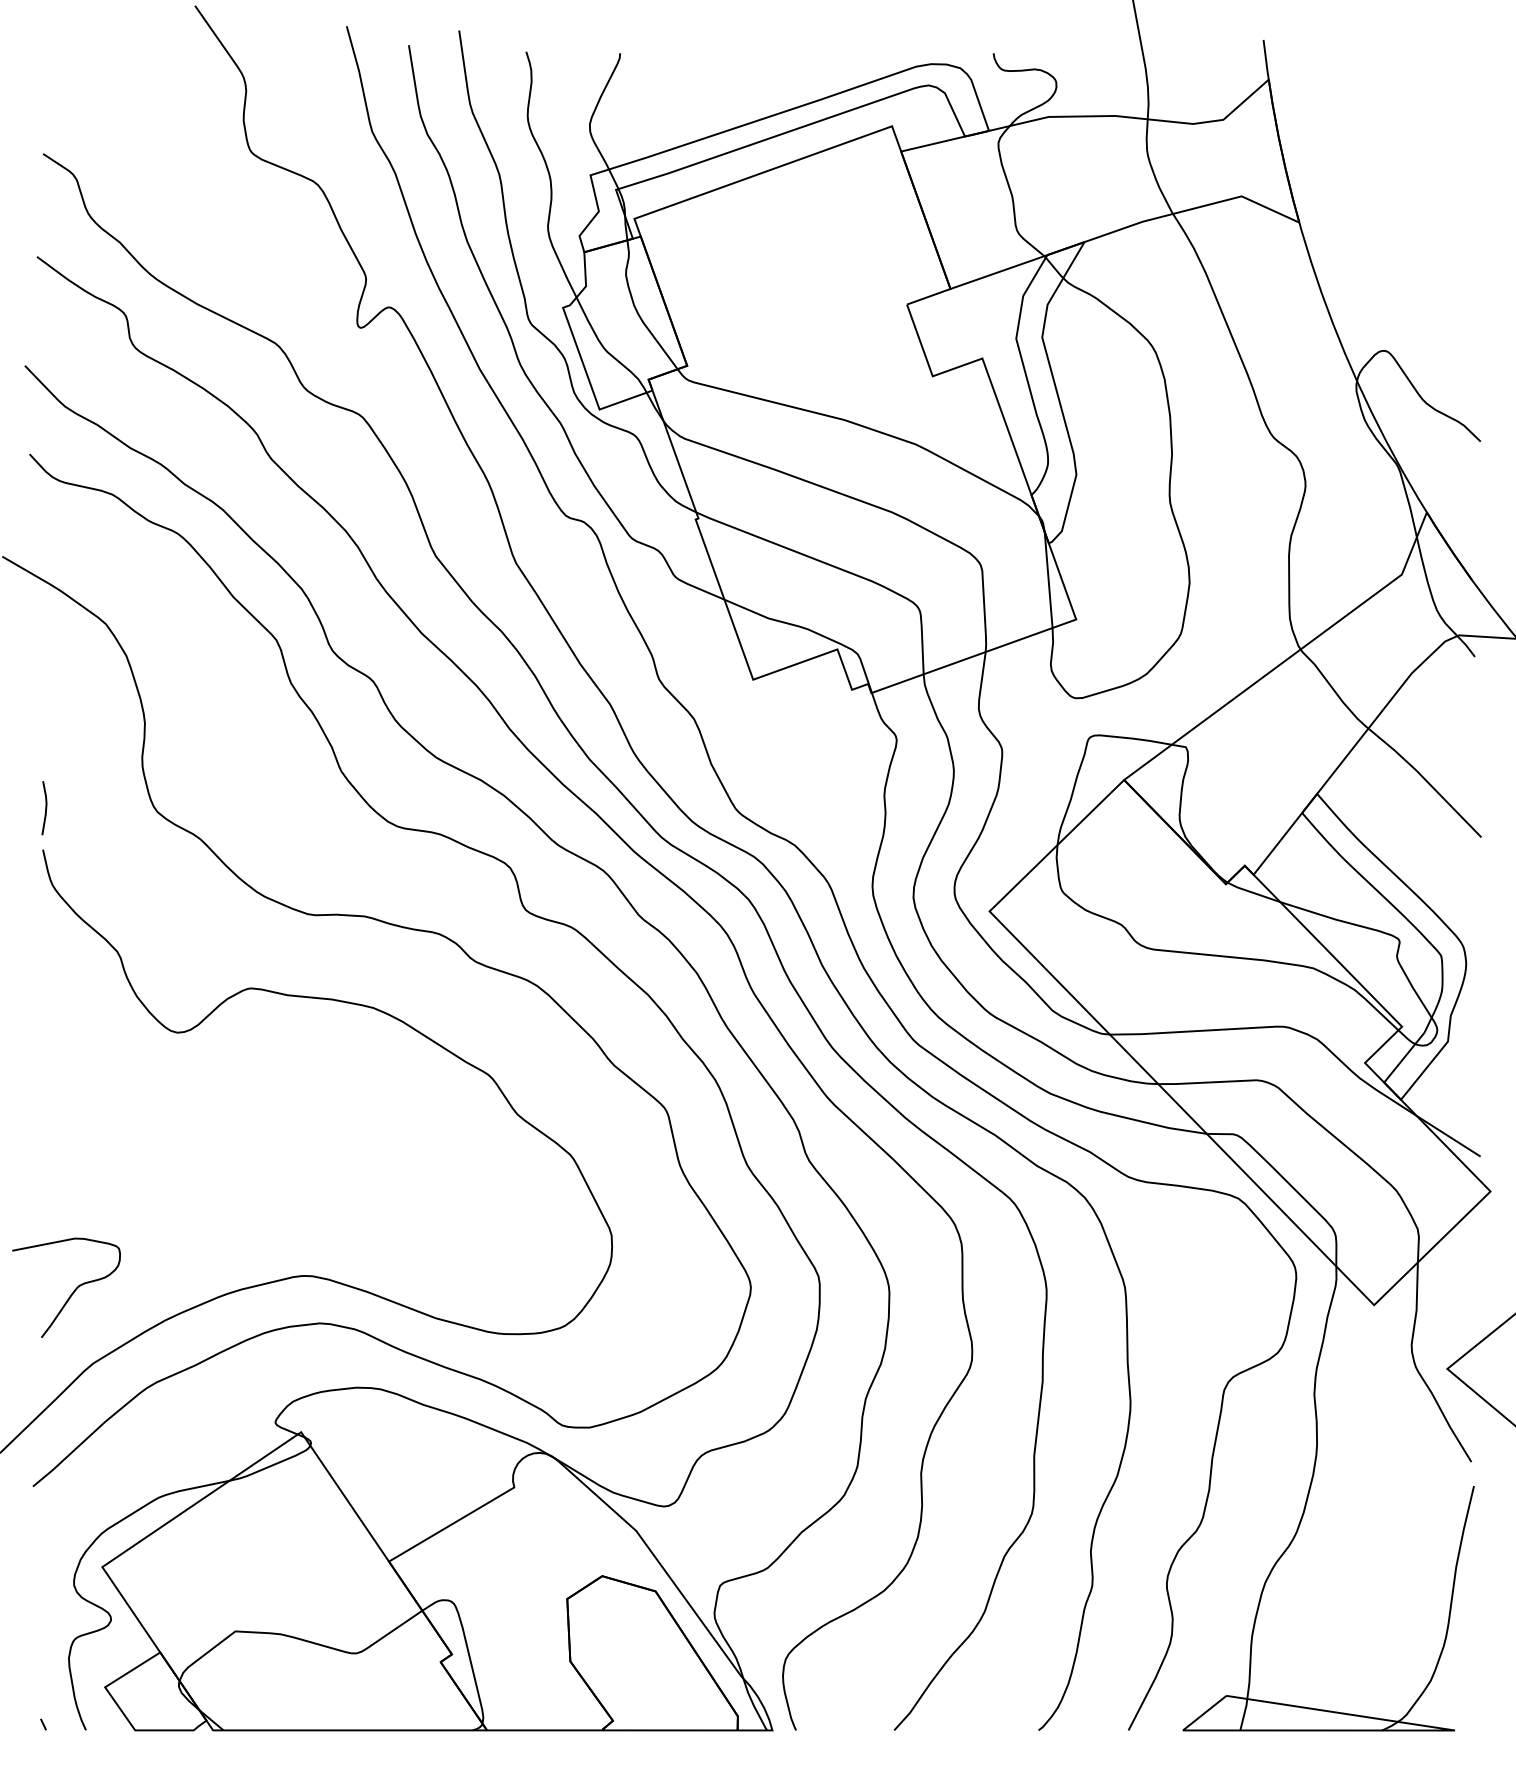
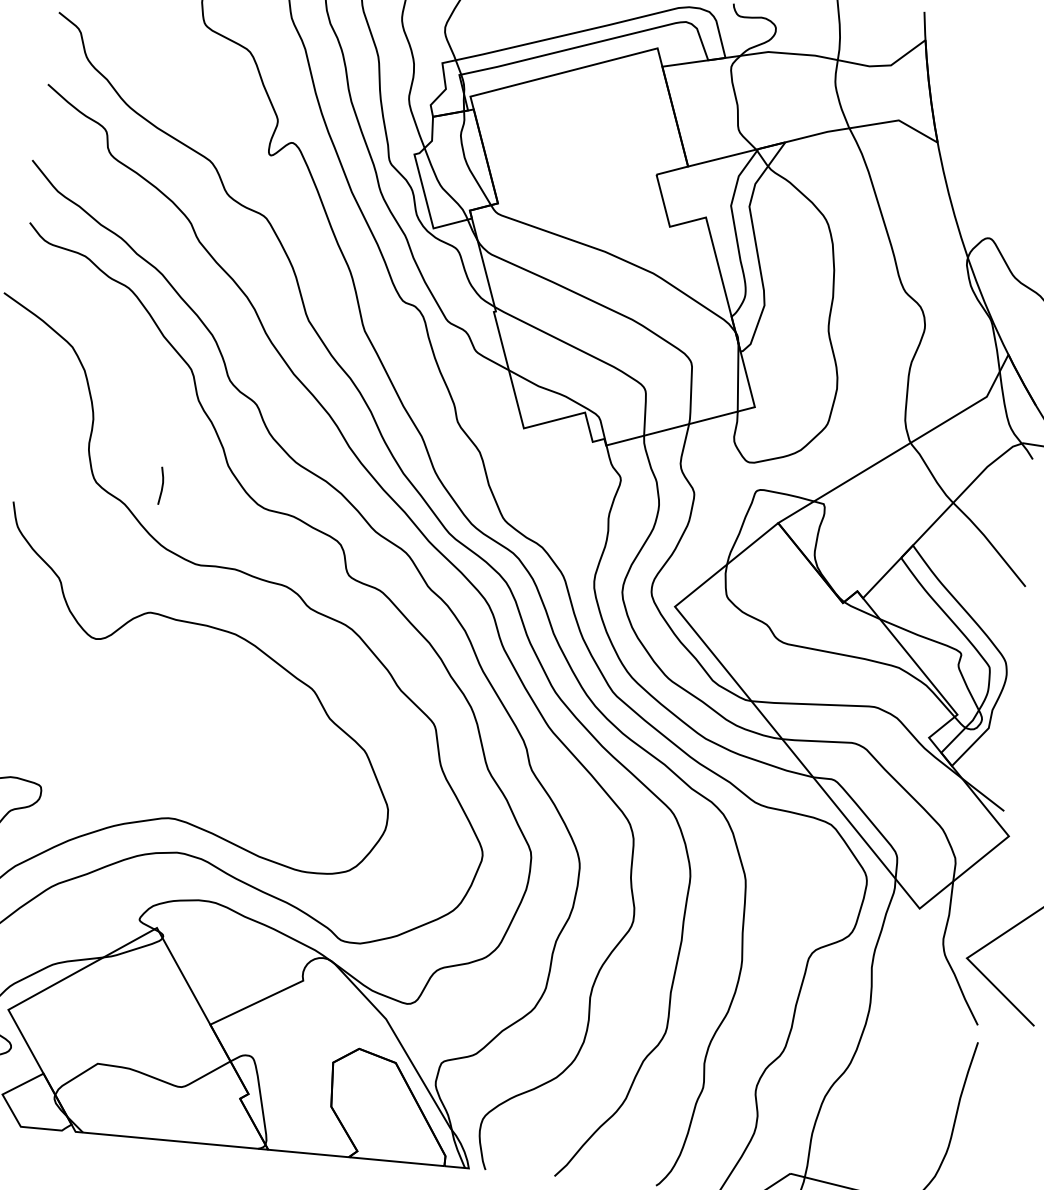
line: (45, 808) -> (162, 486), moved

